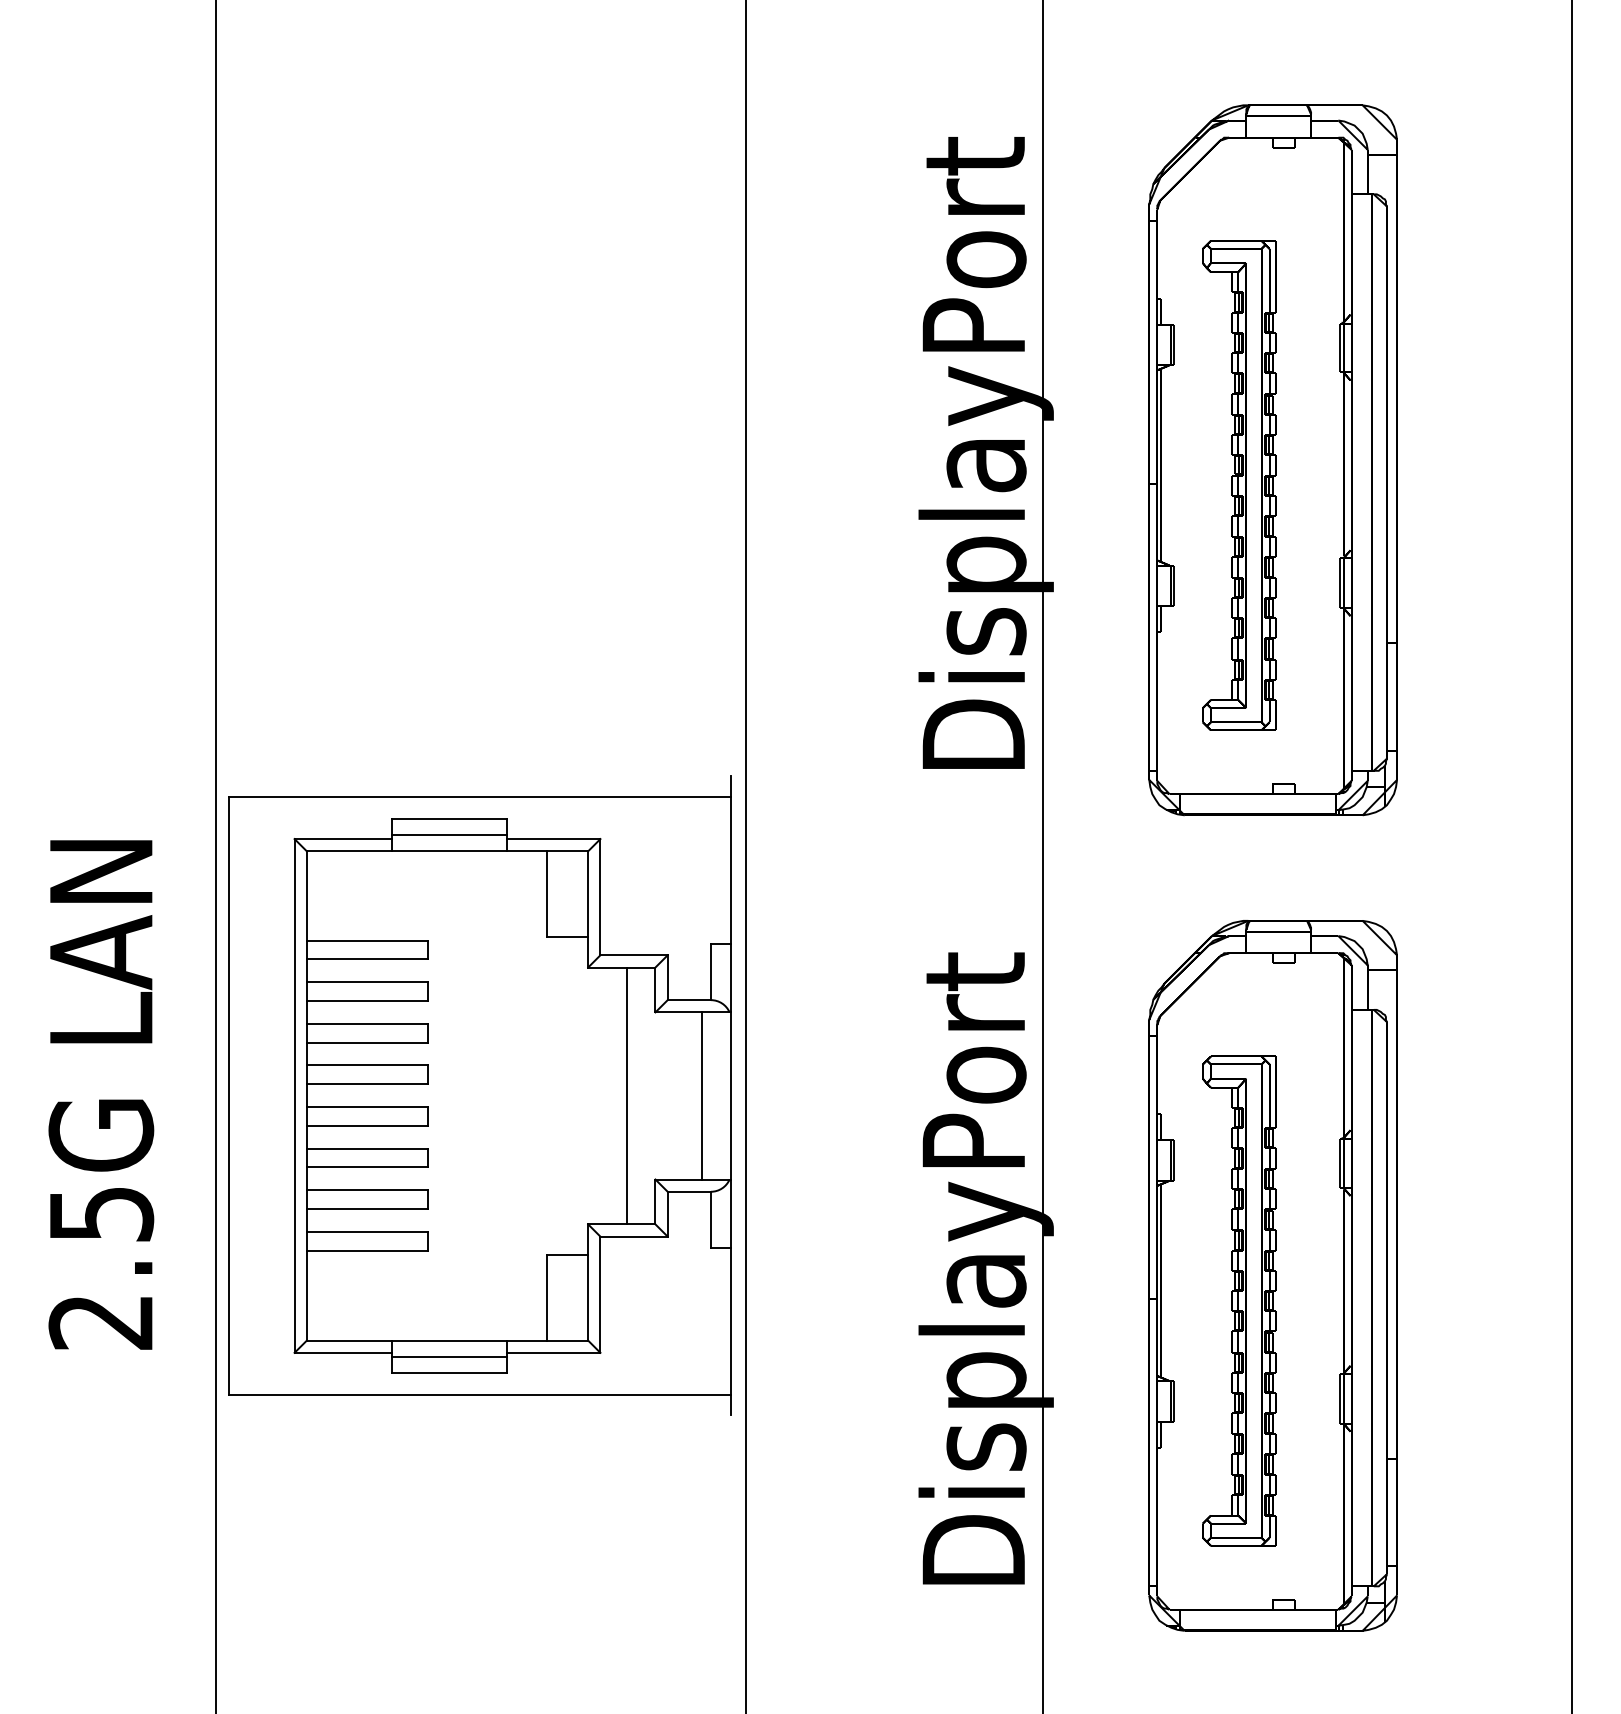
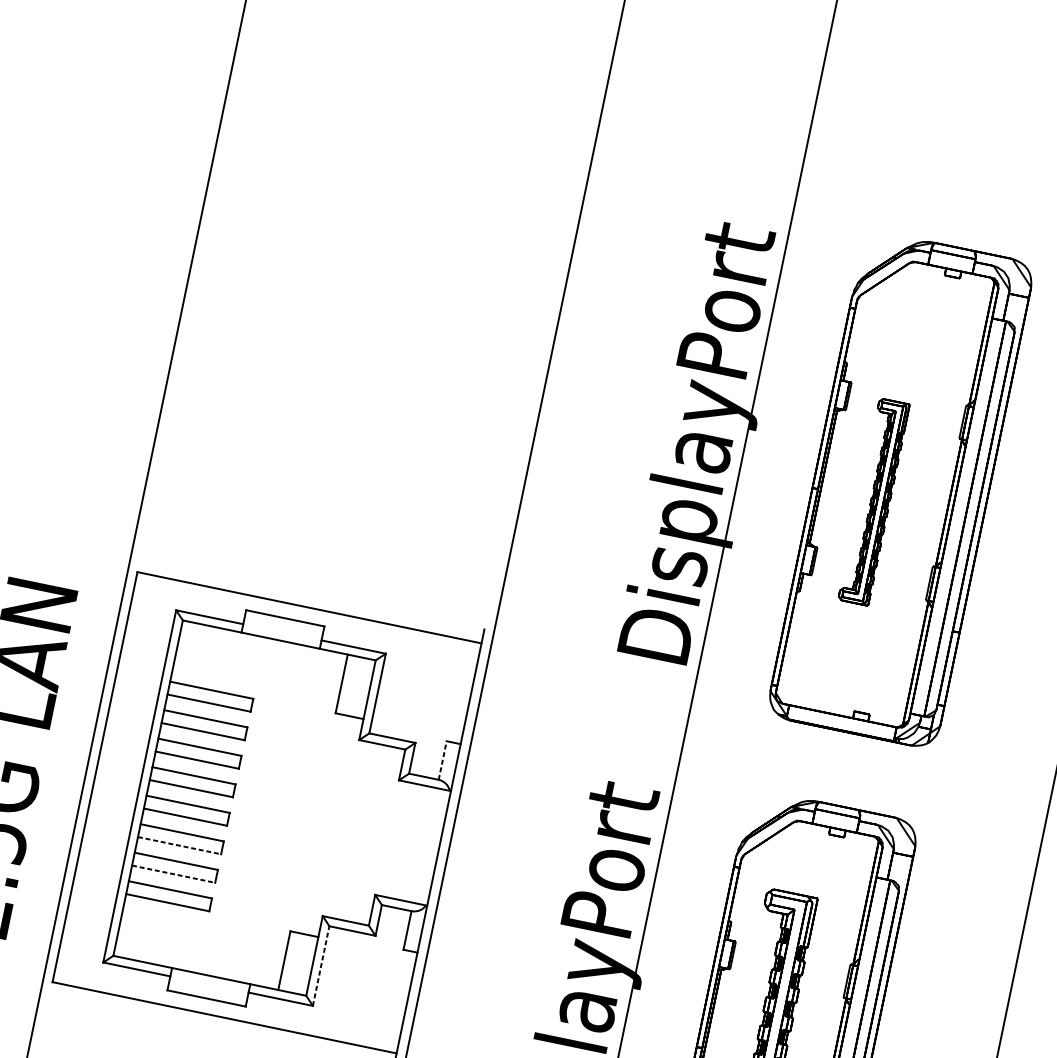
part: (1239, 485) -> (874, 502), size x0.6
line: (449, 834) -> (283, 629), removed
line: (710, 971) -> (442, 760), solid -> dashed
line: (626, 1095) -> (367, 833), removed
line: (702, 1095) -> (419, 843), removed
line: (367, 1167) -> (179, 845), solid -> dashed
line: (367, 1208) -> (173, 873), solid -> dashed
line: (600, 1294) -> (321, 965), solid -> dashed
line: (449, 1356) -> (208, 986), removed

